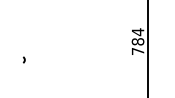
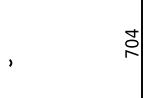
text: (138, 41) -> (132, 43), 784 -> 704

